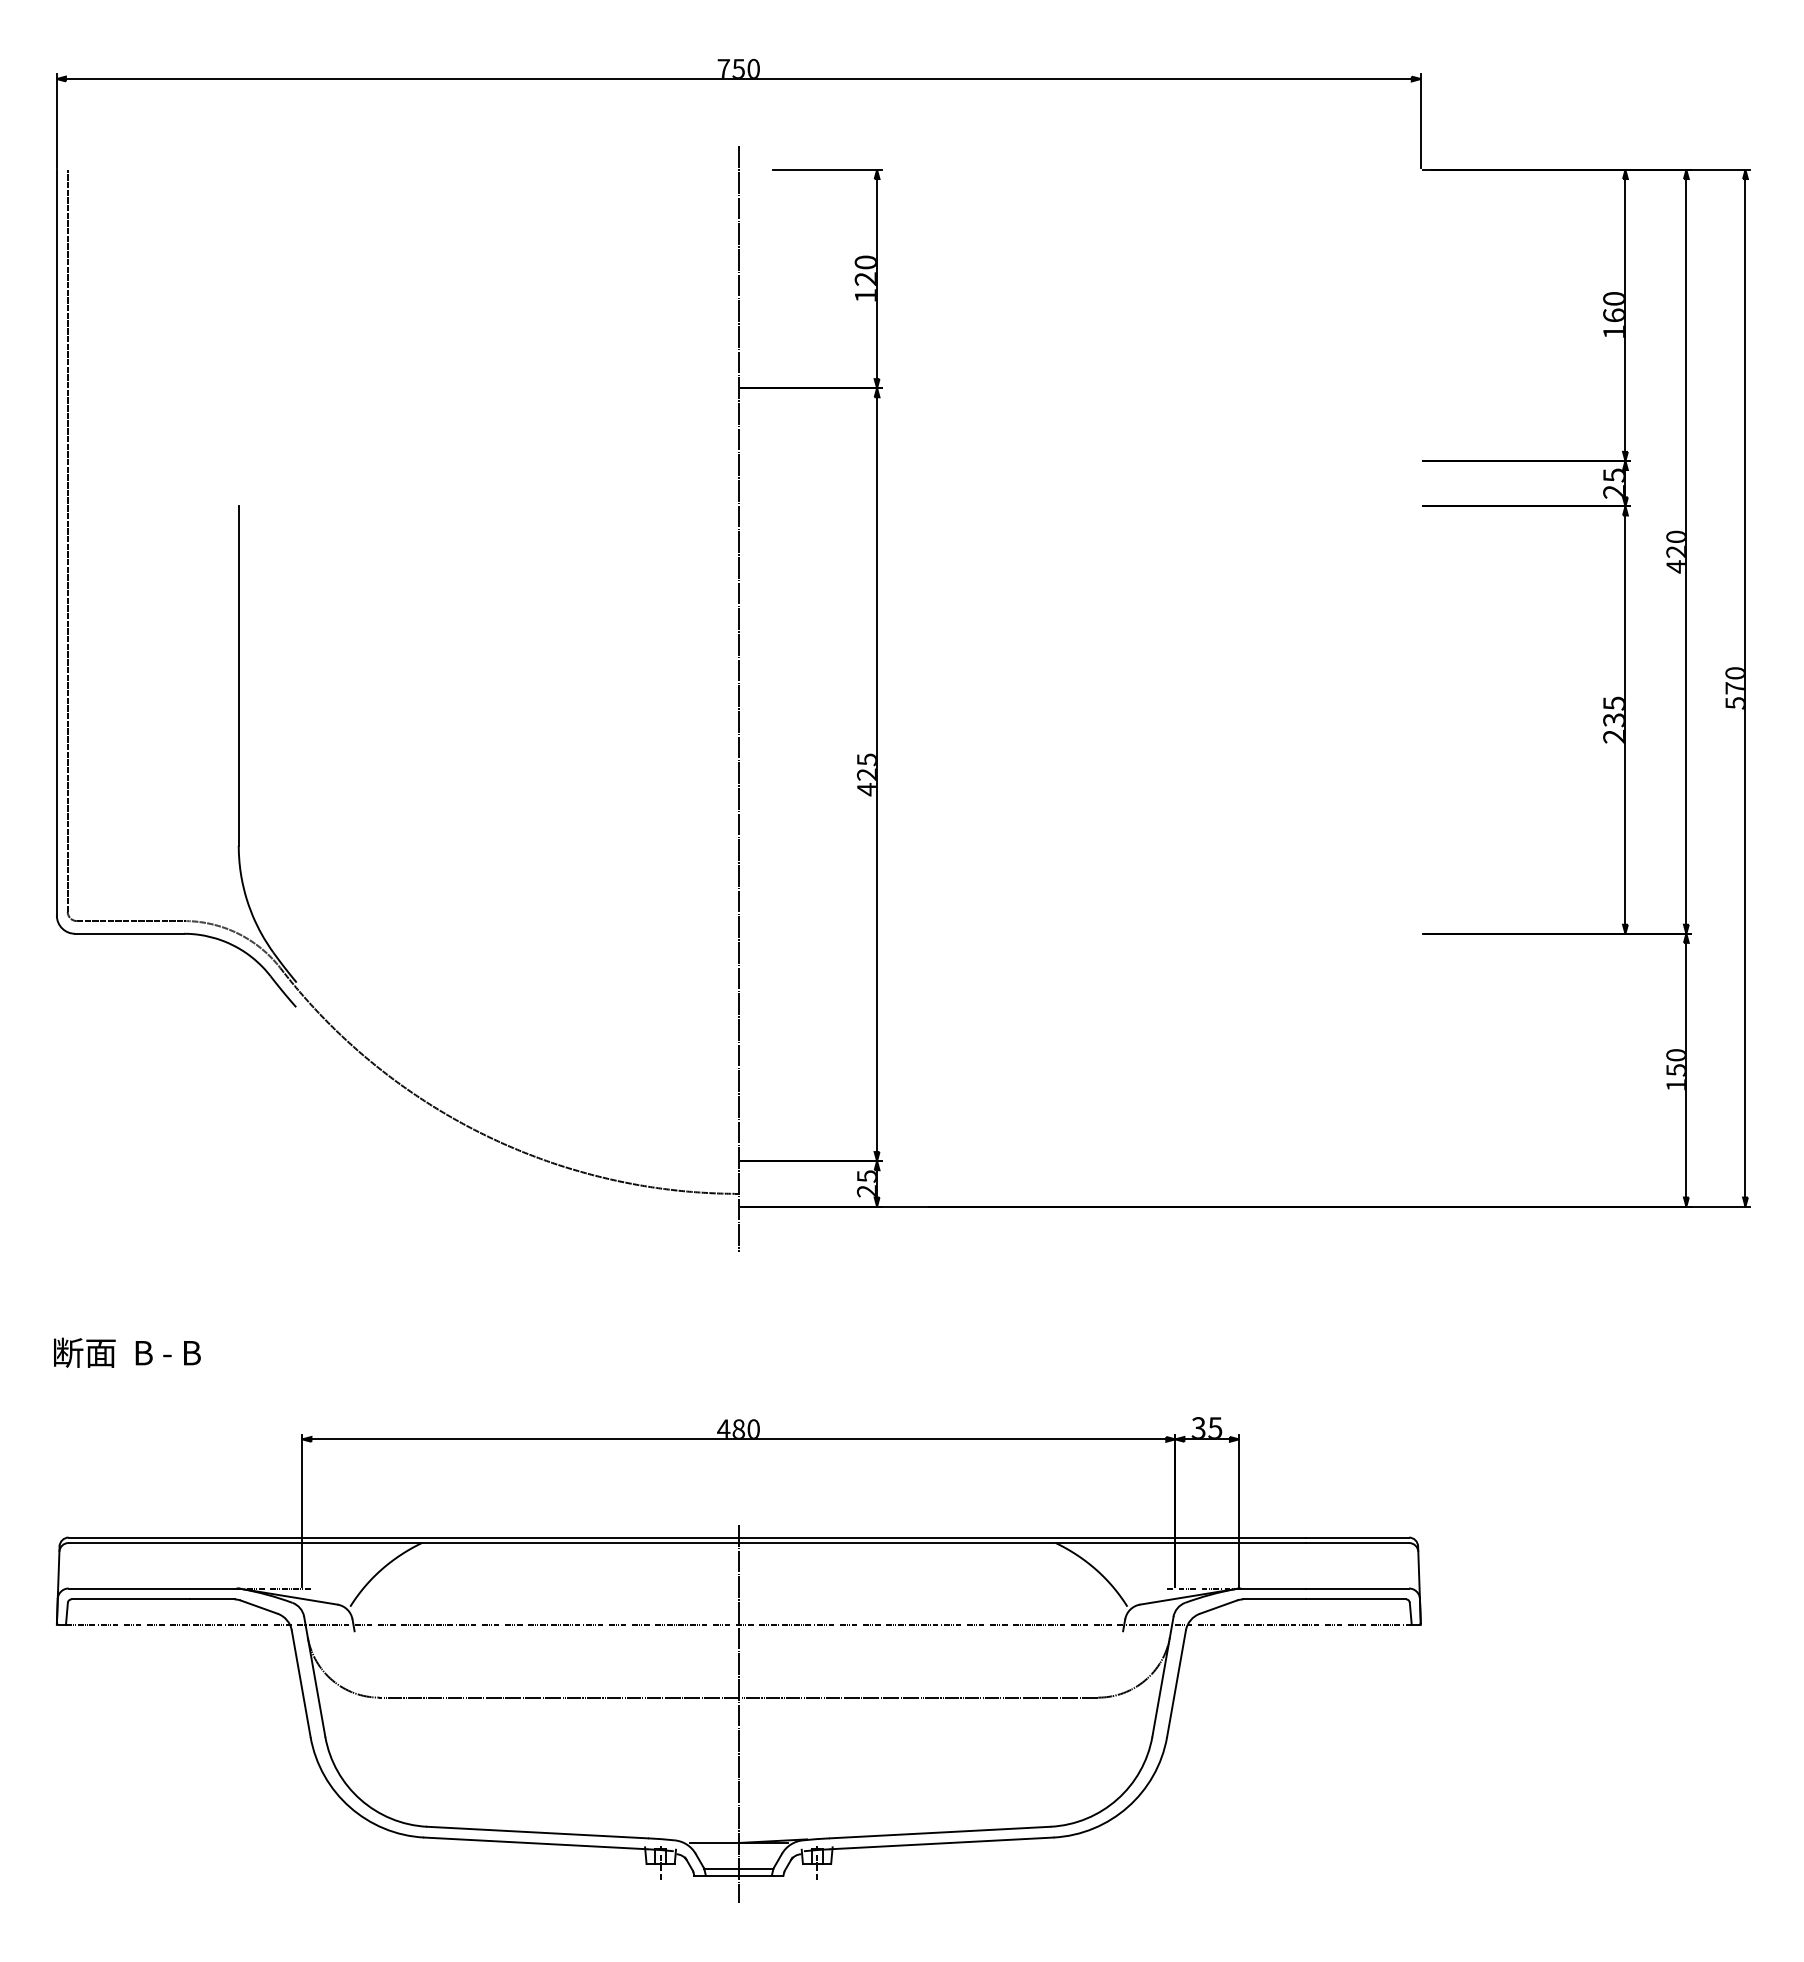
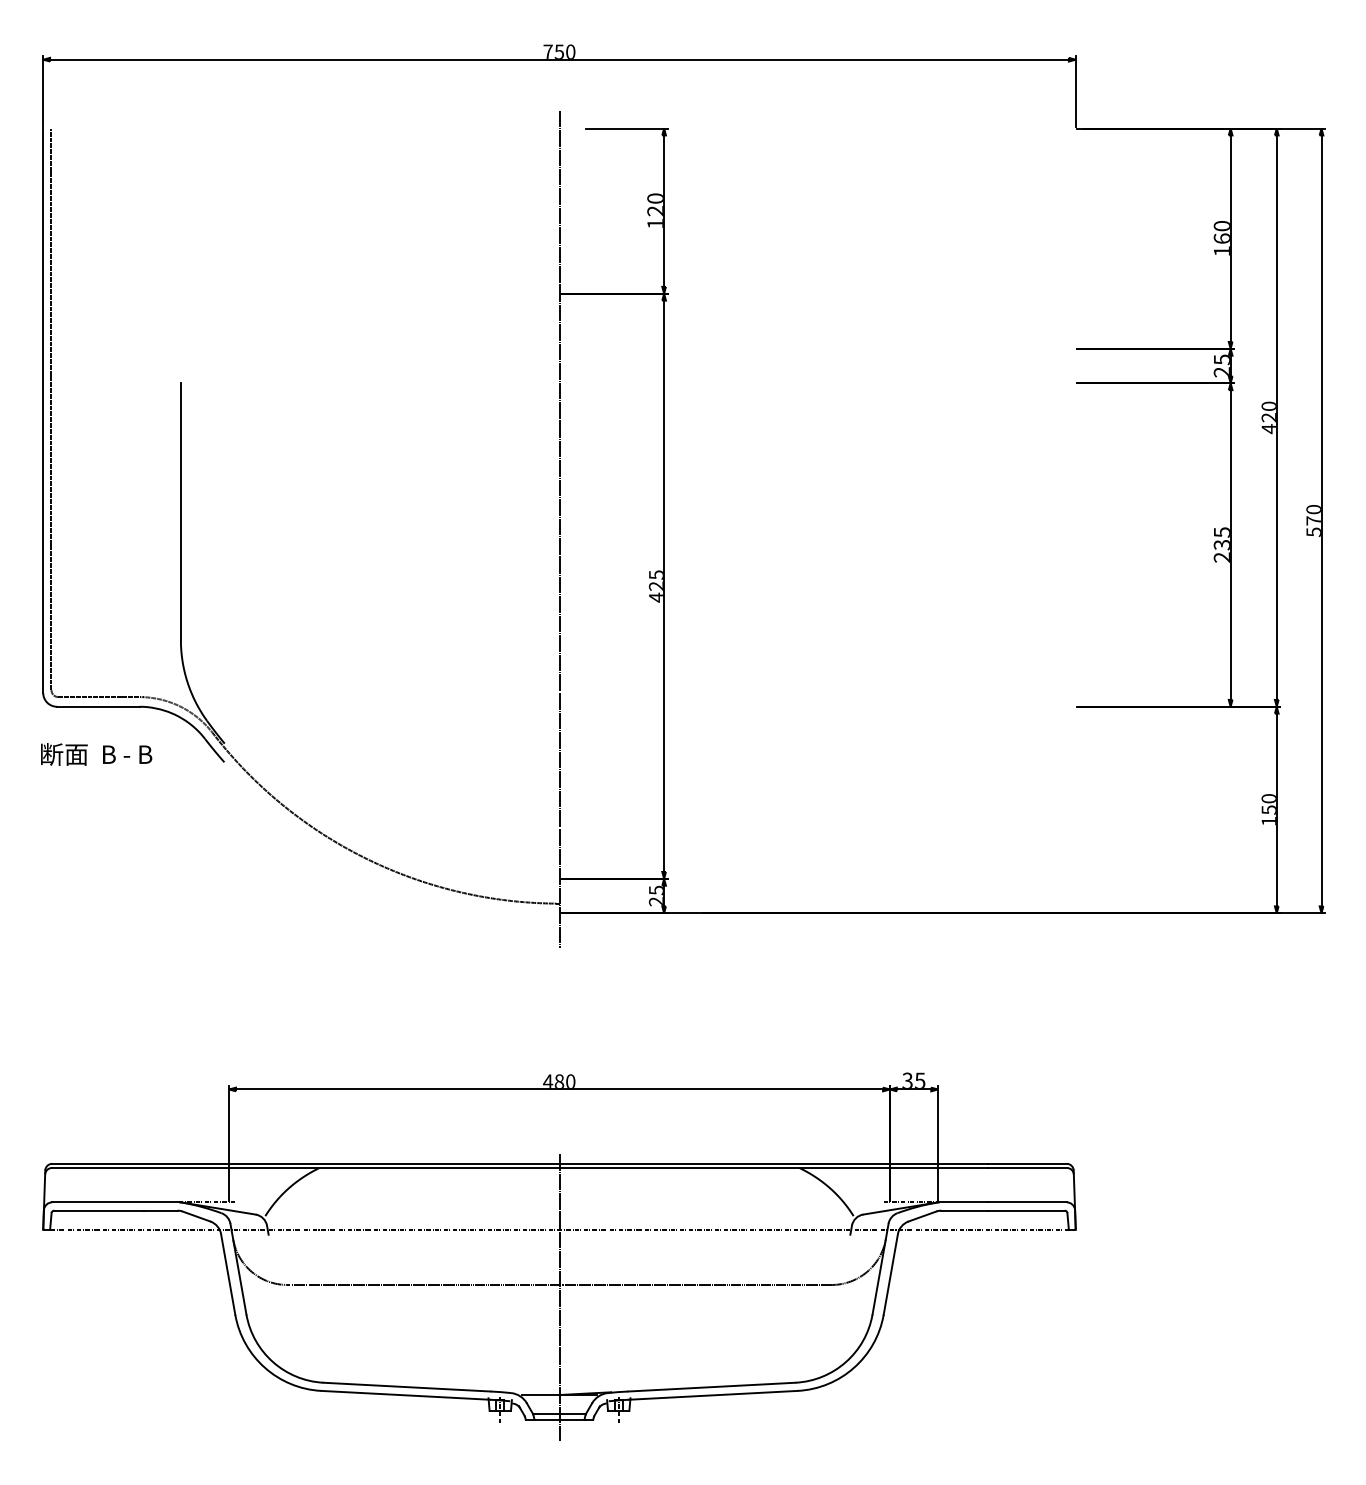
text: (127, 1352) -> (96, 754), moved

